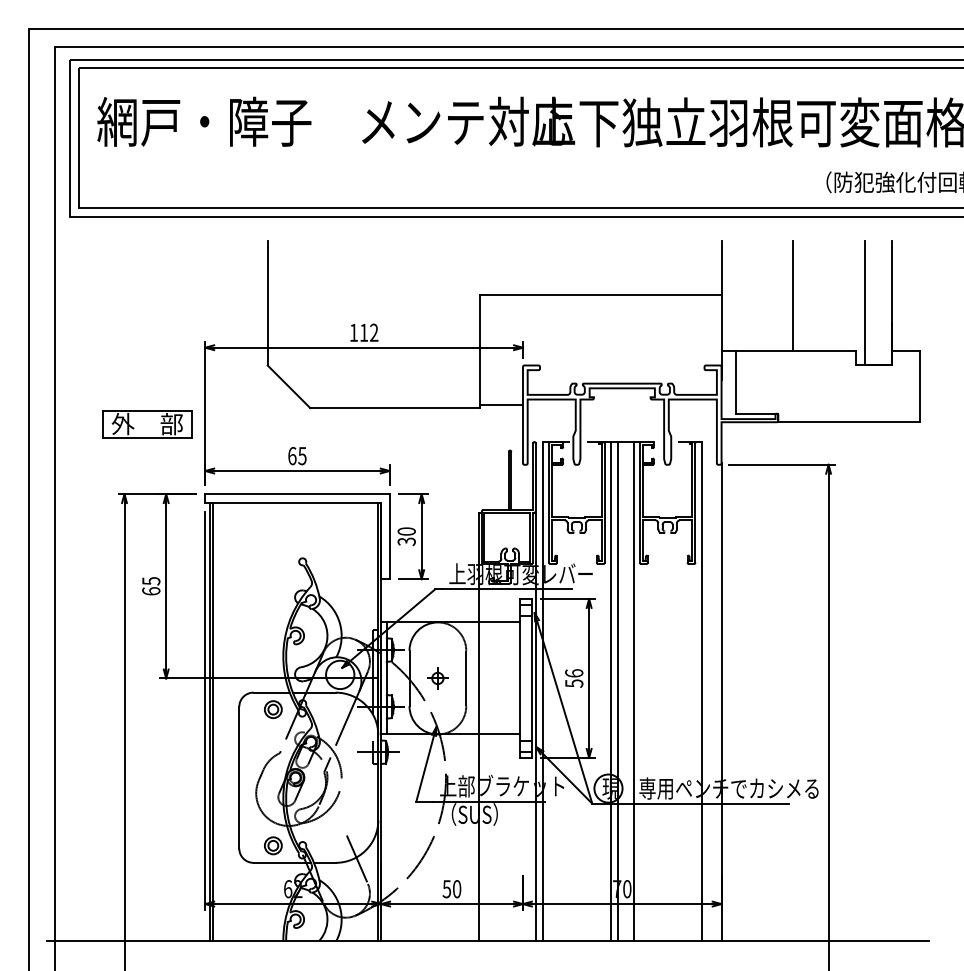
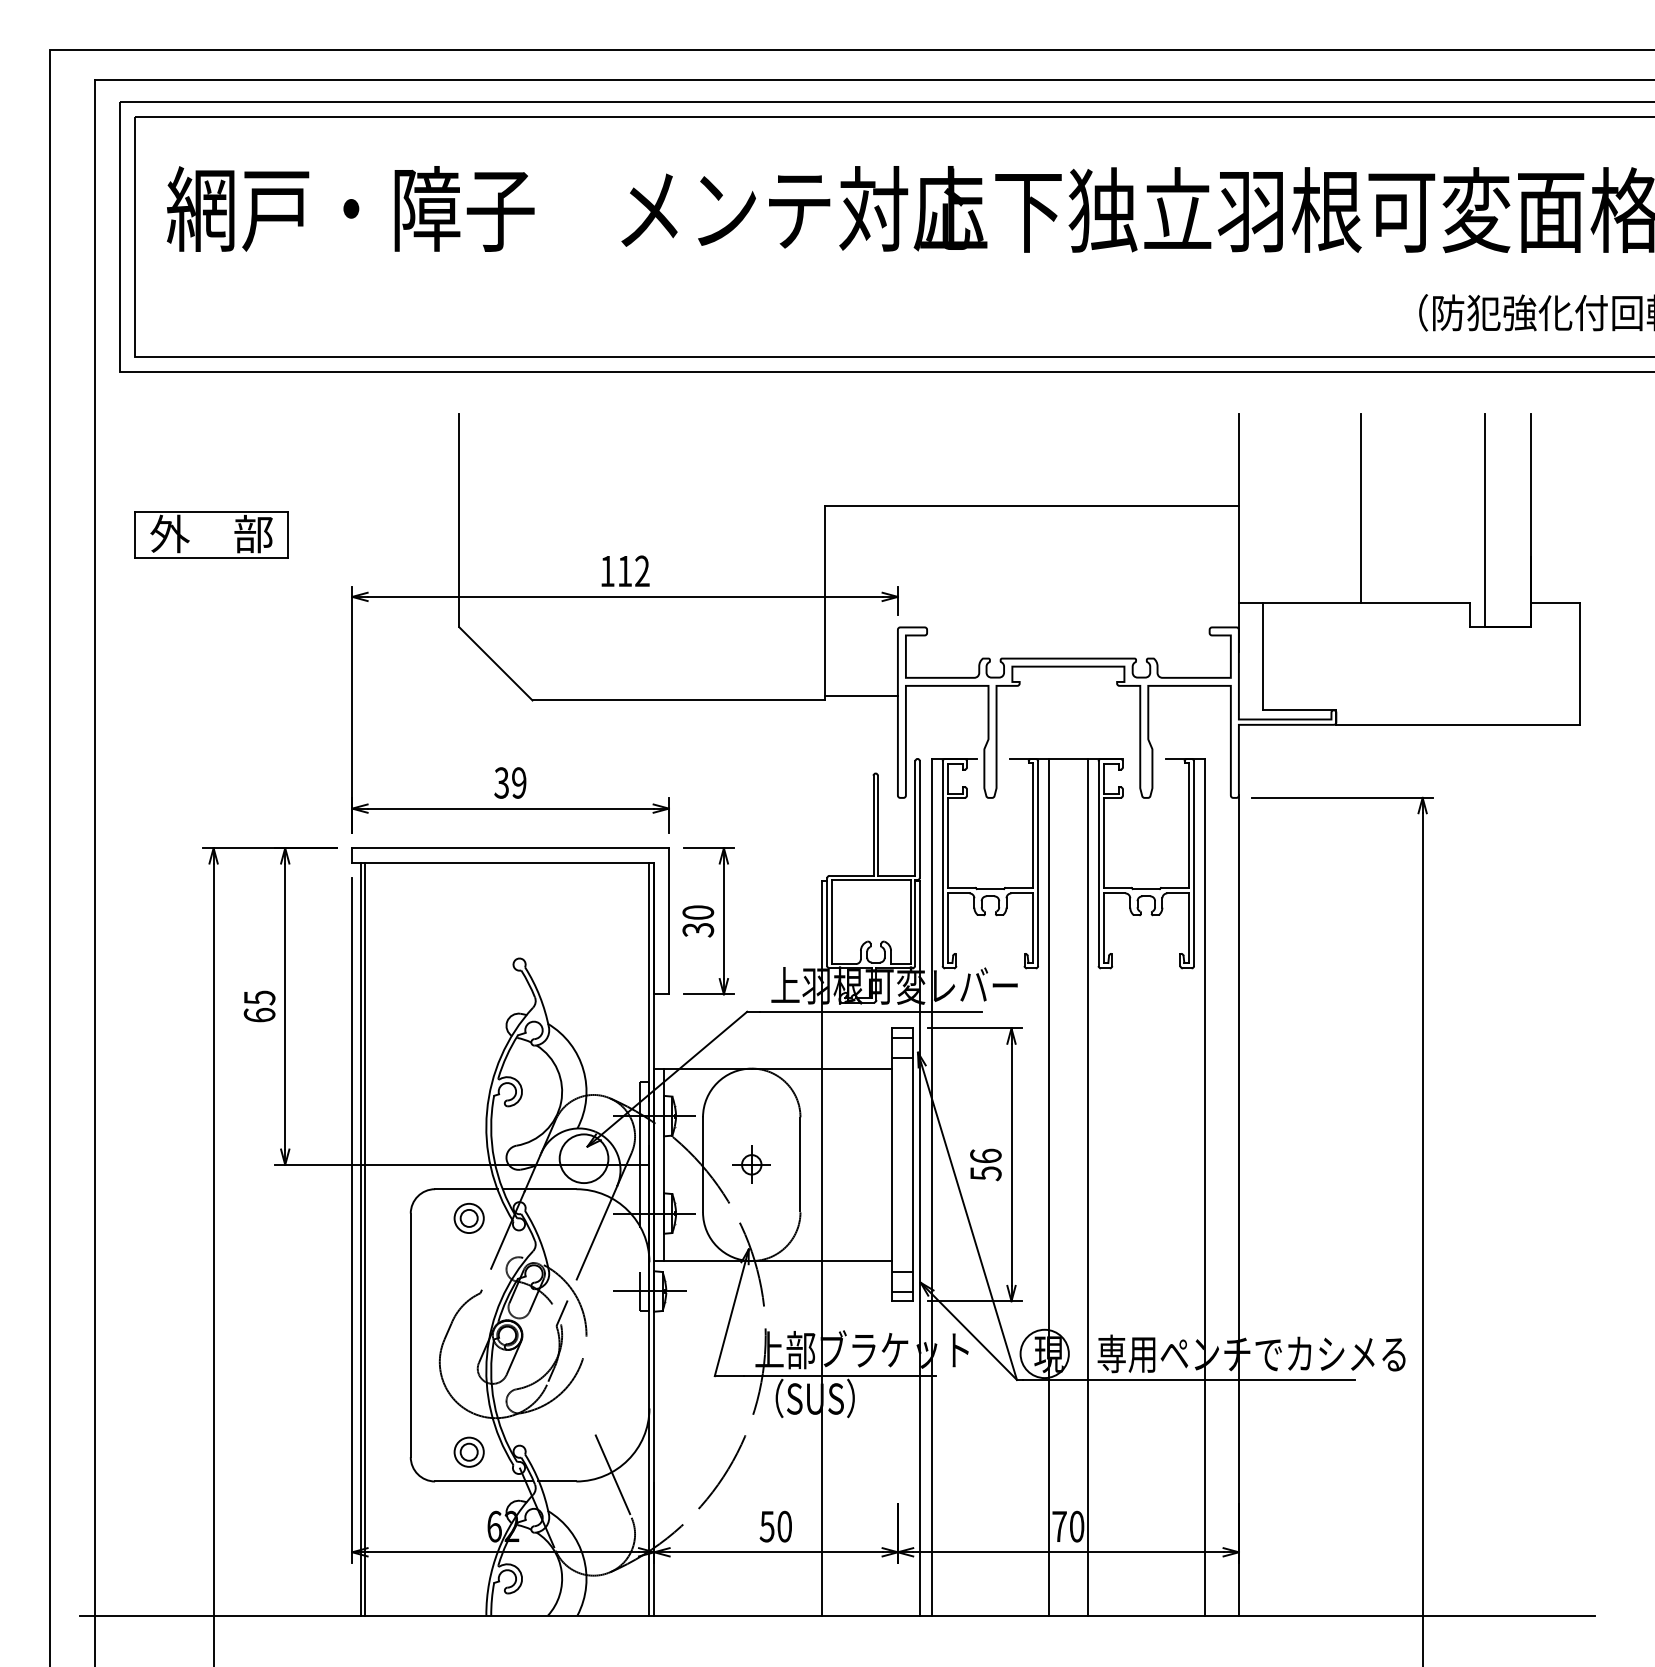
part: (147, 424) -> (211, 534), moved
text: (297, 455) -> (510, 781), 65 -> 39
line: (618, 691) -> (1061, 1187), removed

